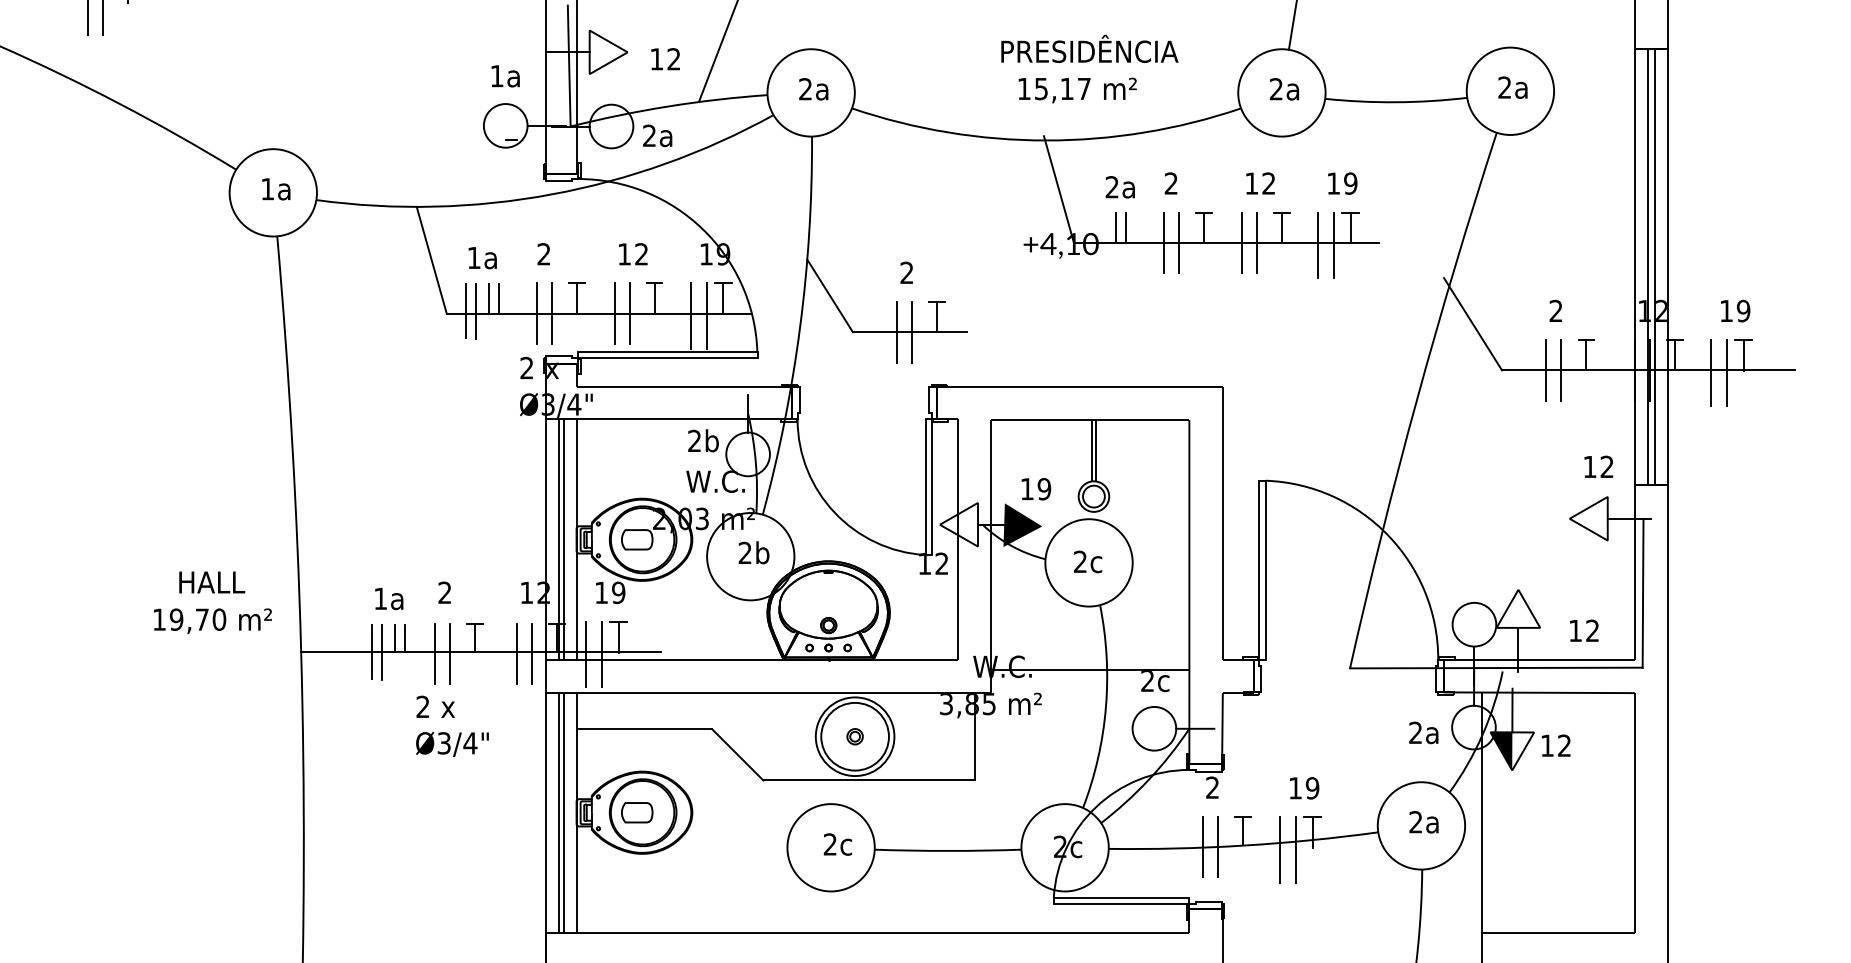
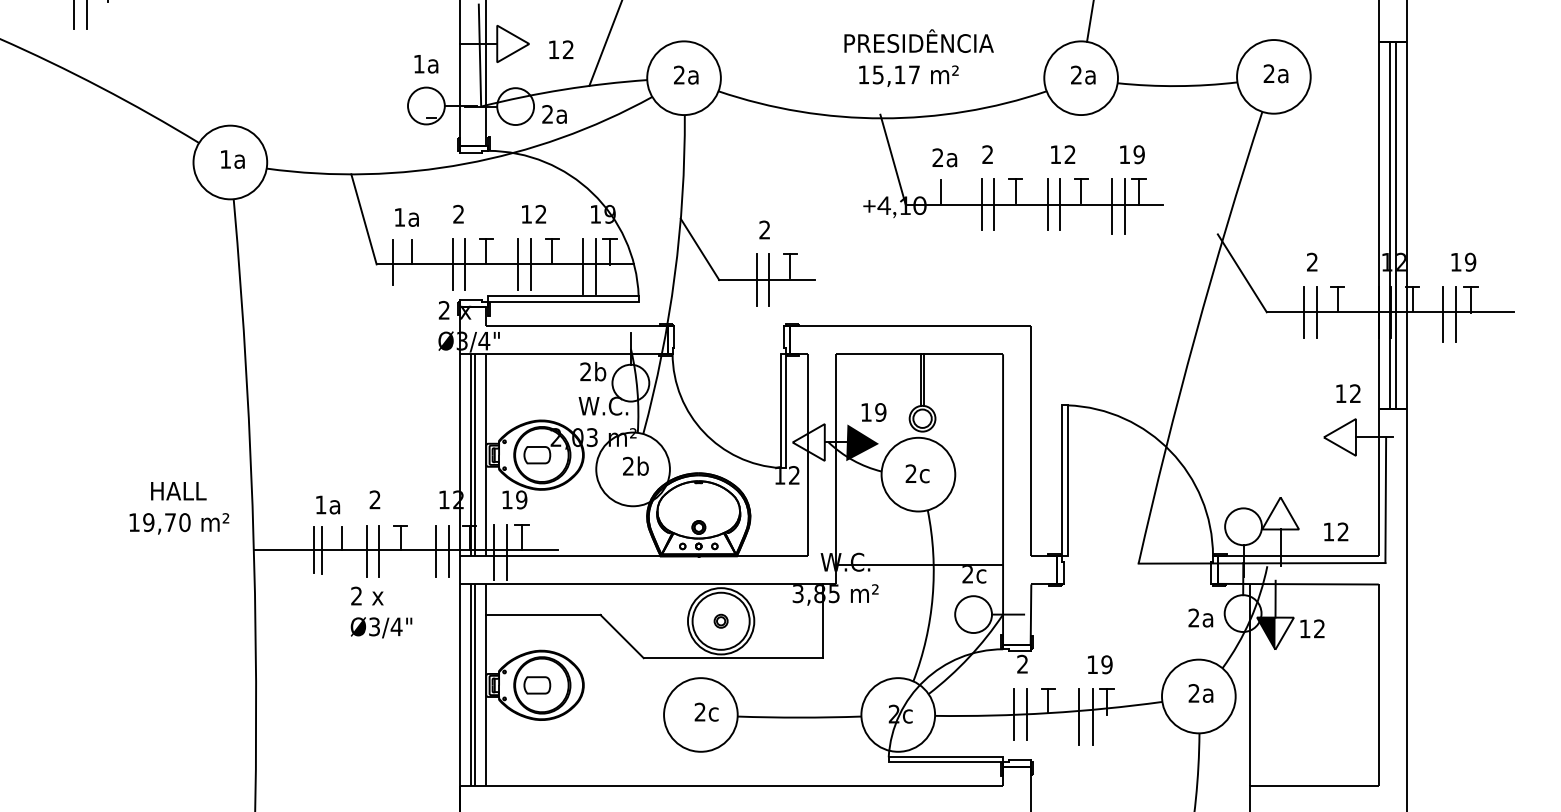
line: (1126, 227) -> (950, 191), removed
line: (498, 298) -> (420, 251), removed
line: (475, 311) -> (400, 262), removed
line: (395, 638) -> (333, 538), removed

